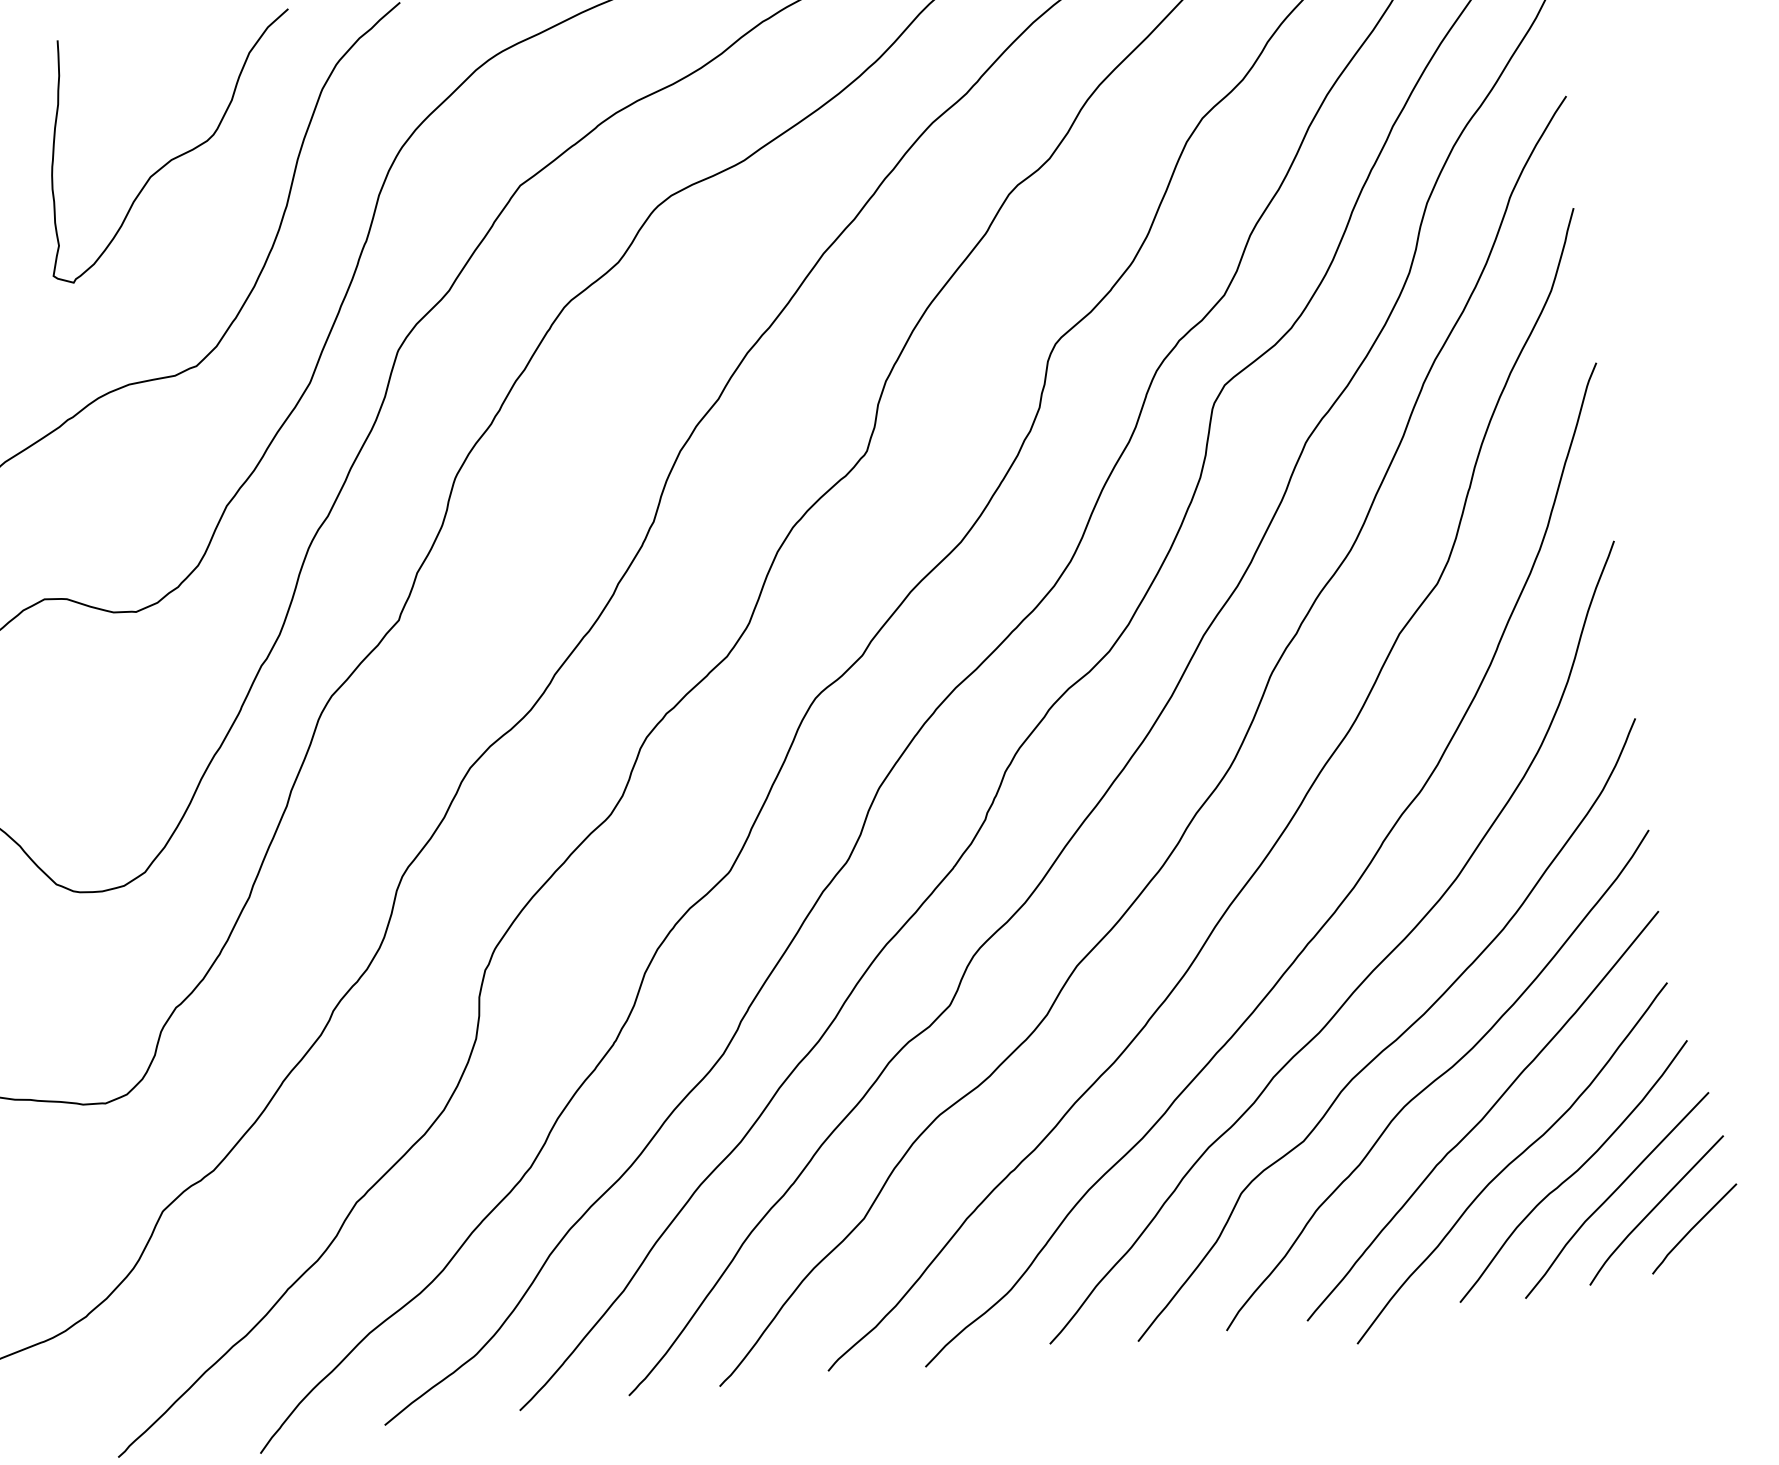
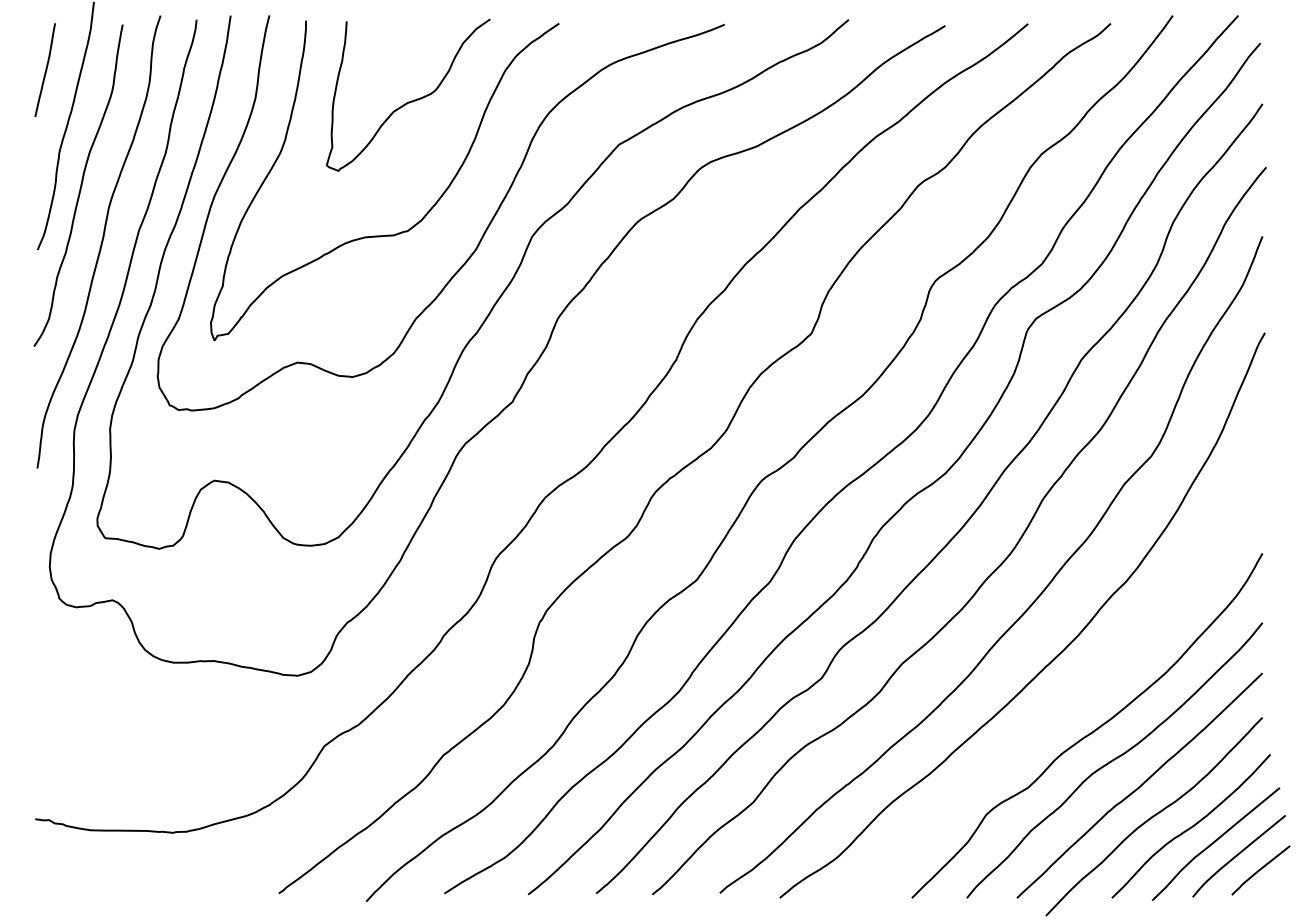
curve: (1370, 971) -> (1081, 688), removed

